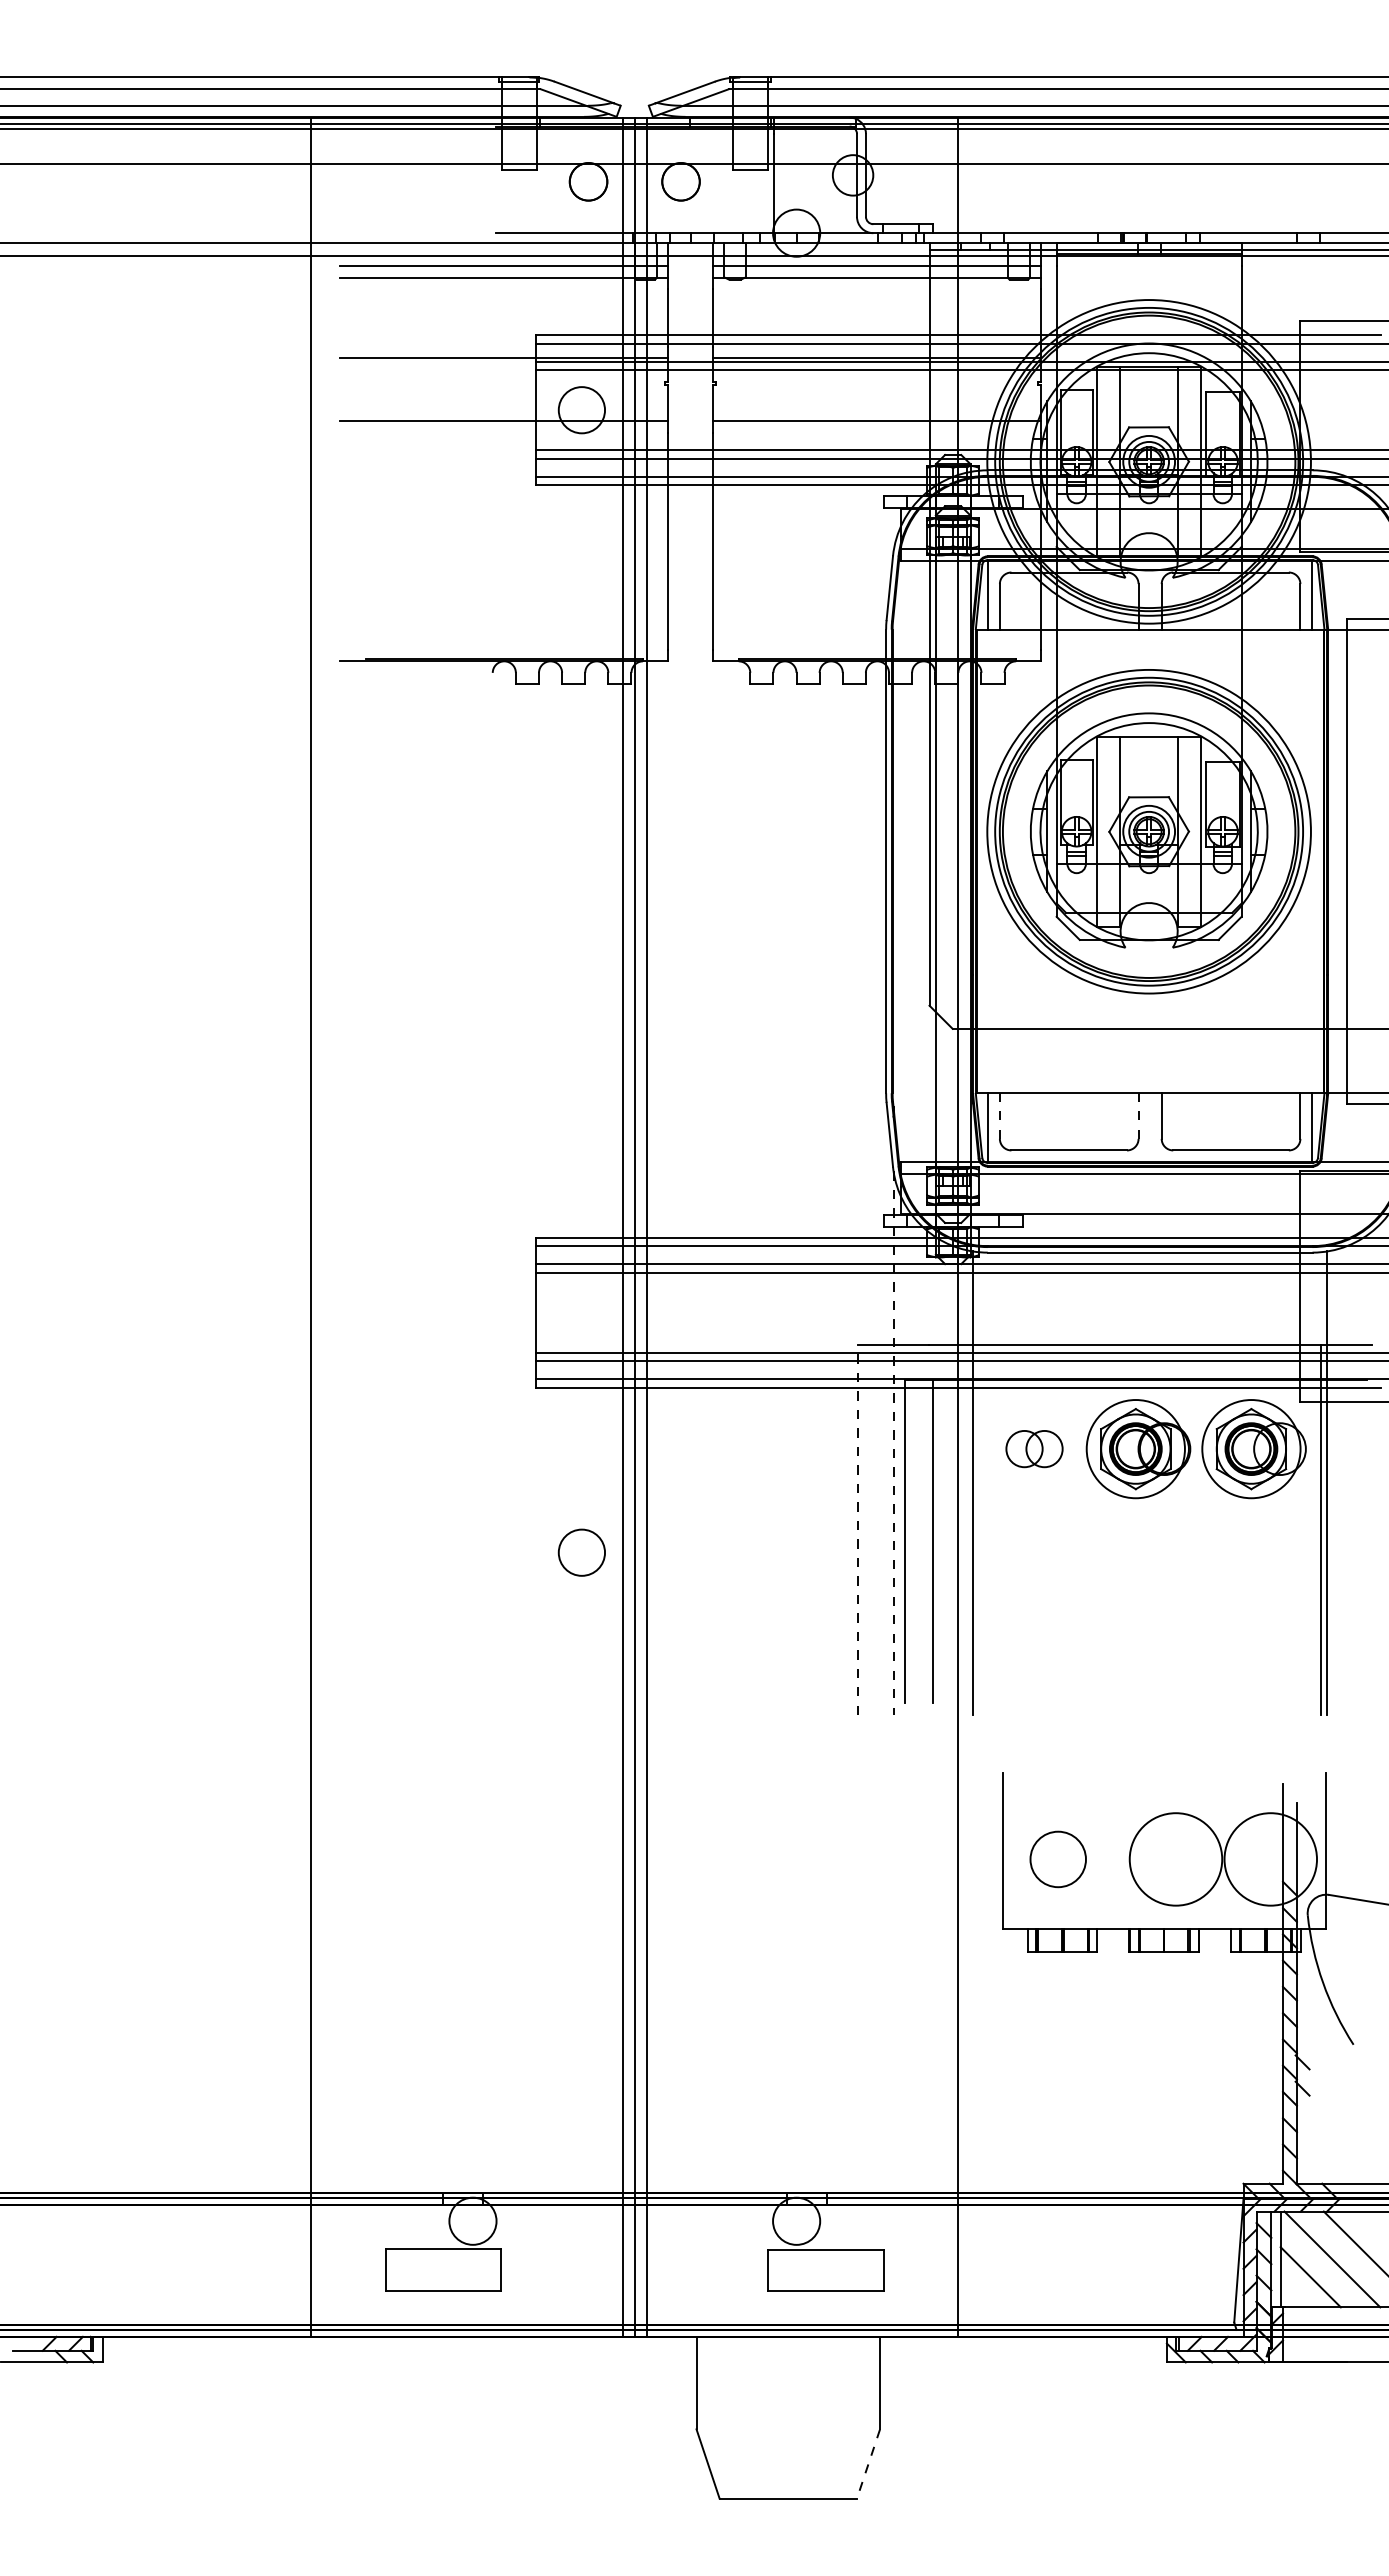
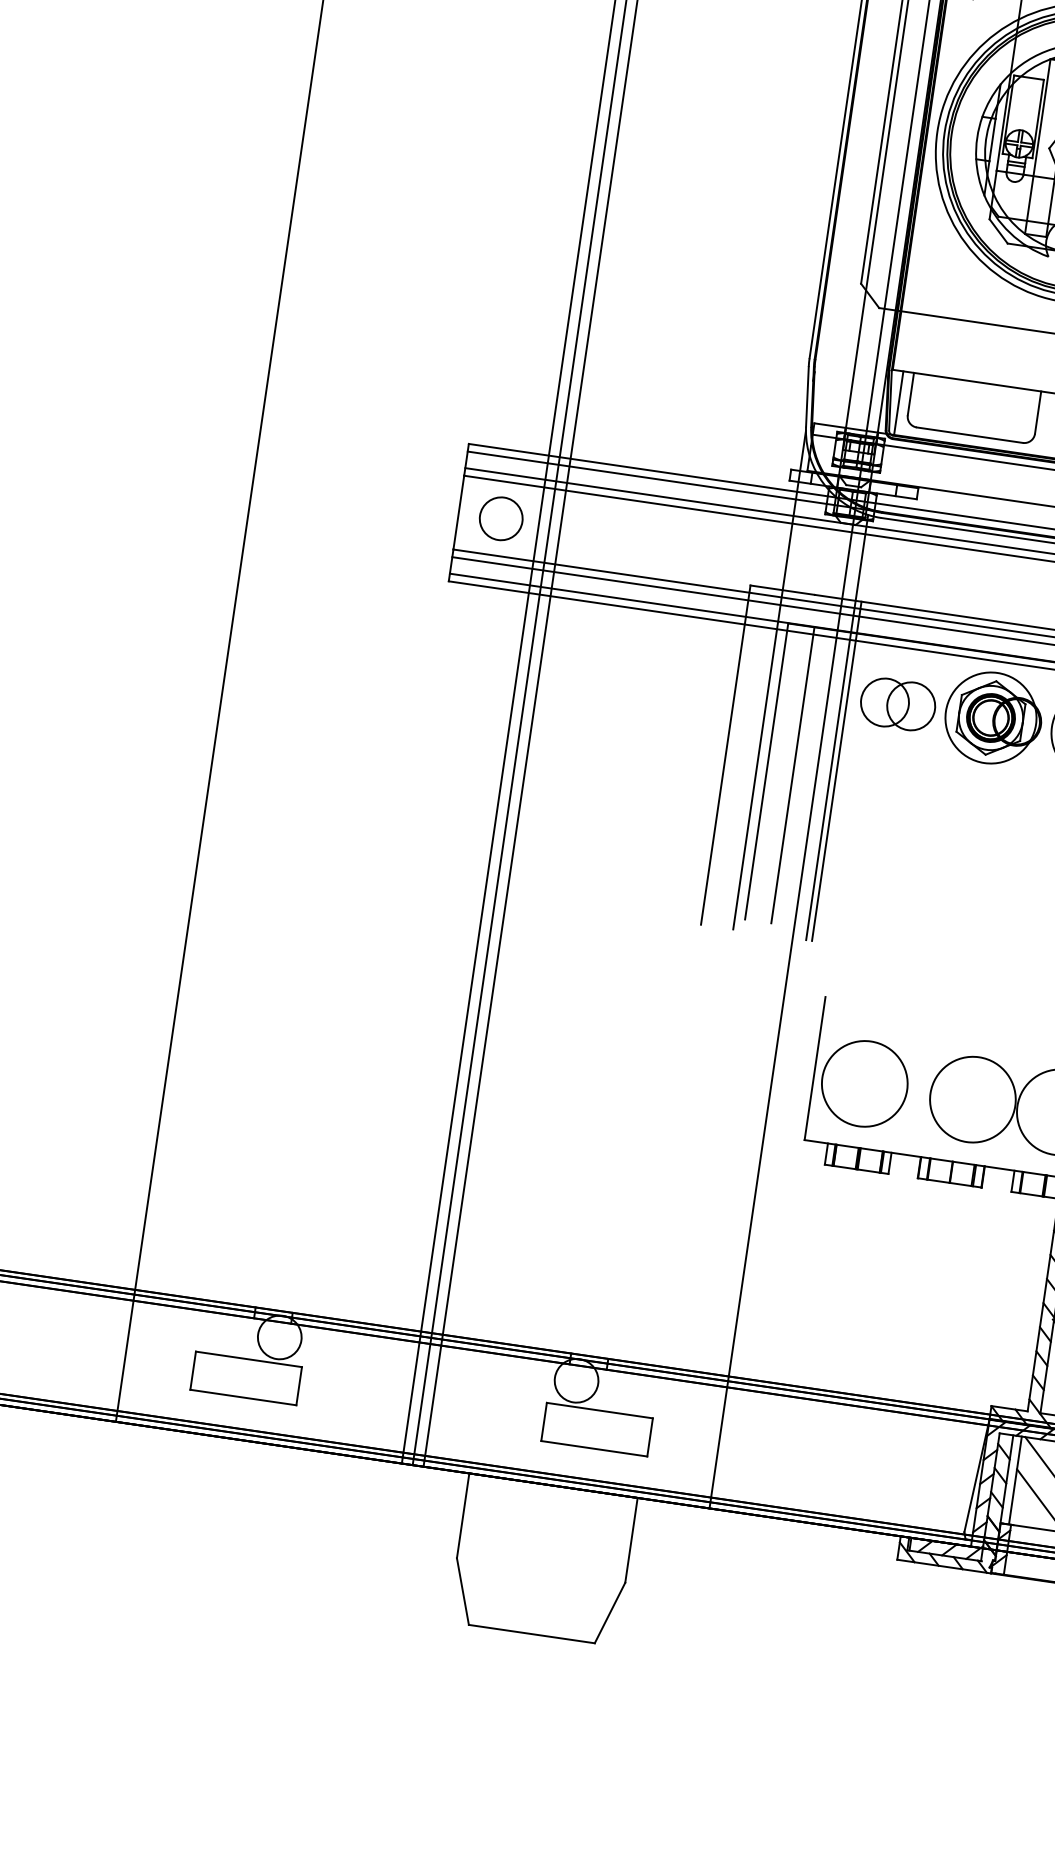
line: (999, 1115) -> (910, 393), dashed -> solid
line: (1138, 1116) -> (1037, 413), dashed -> solid
line: (893, 1443) -> (769, 680), dashed -> solid
part: (1034, 1448) -> (898, 703), size x1.43
line: (979, 1529) -> (836, 770), added
line: (858, 1530) -> (725, 755), dashed -> solid
circle: (581, 1552) -> (500, 518), moved
circle: (1058, 1859) -> (865, 1084), size x1.67
line: (868, 2464) -> (609, 1613), dashed -> solid

